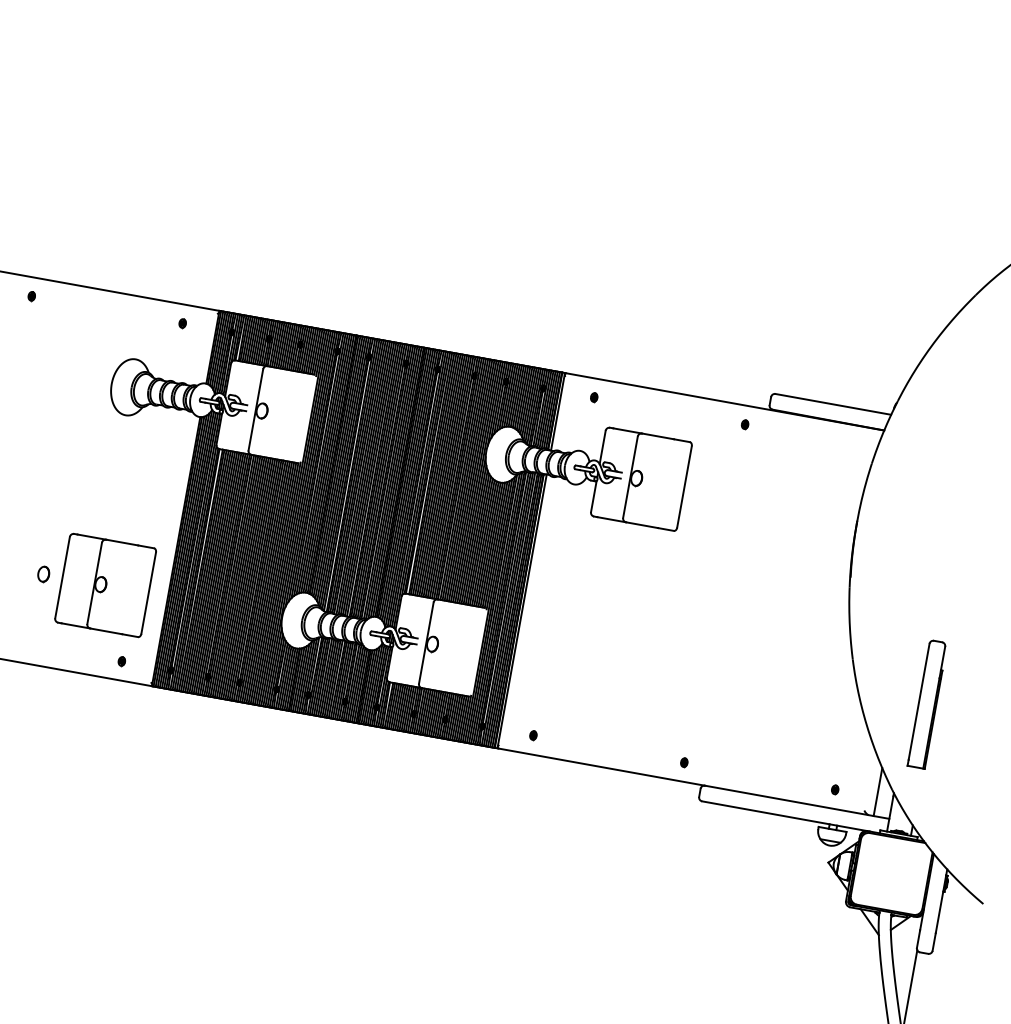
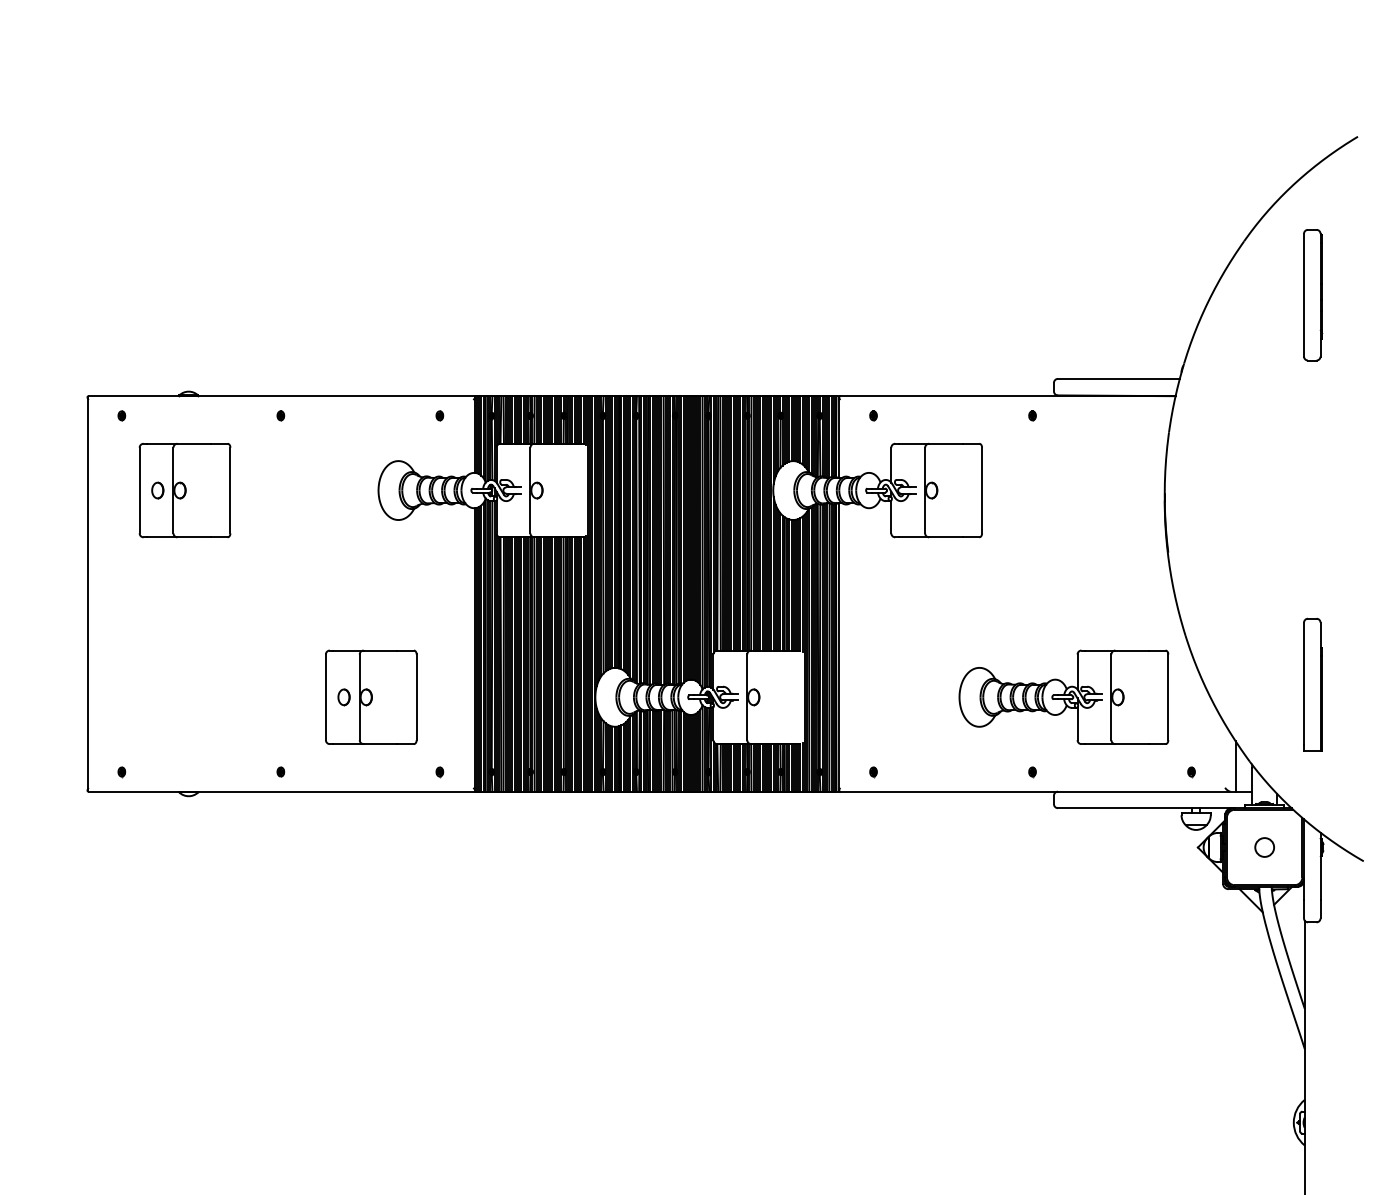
part: (105, 584) -> (371, 696), moved
part: (726, 696) -> (1063, 696), added
part: (927, 703) -> (1312, 684), moved
circle: (891, 873) -> (1264, 847), added

